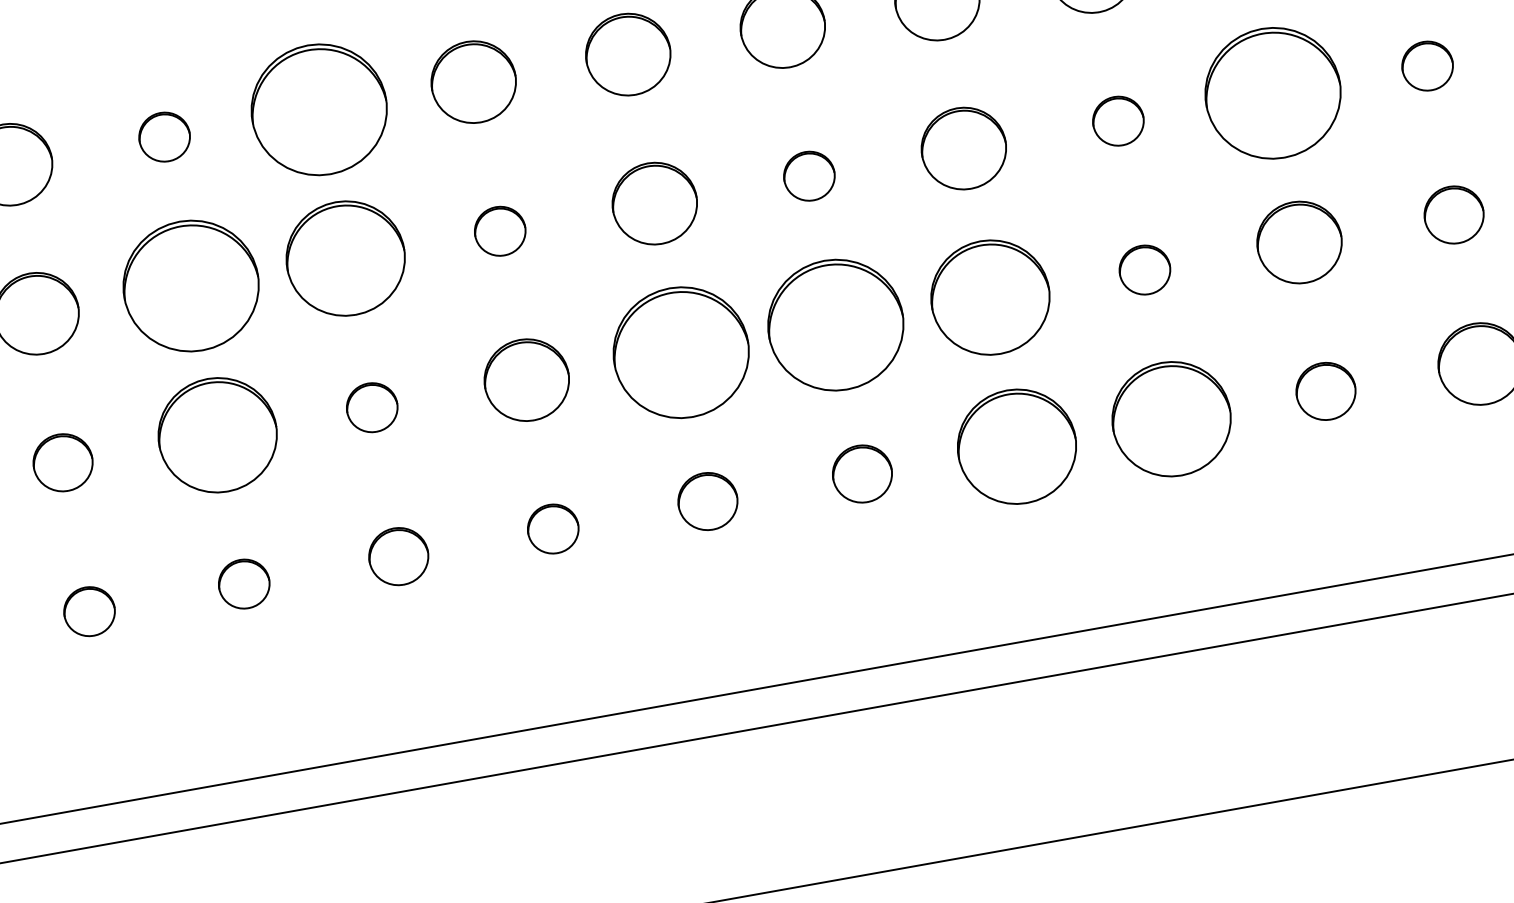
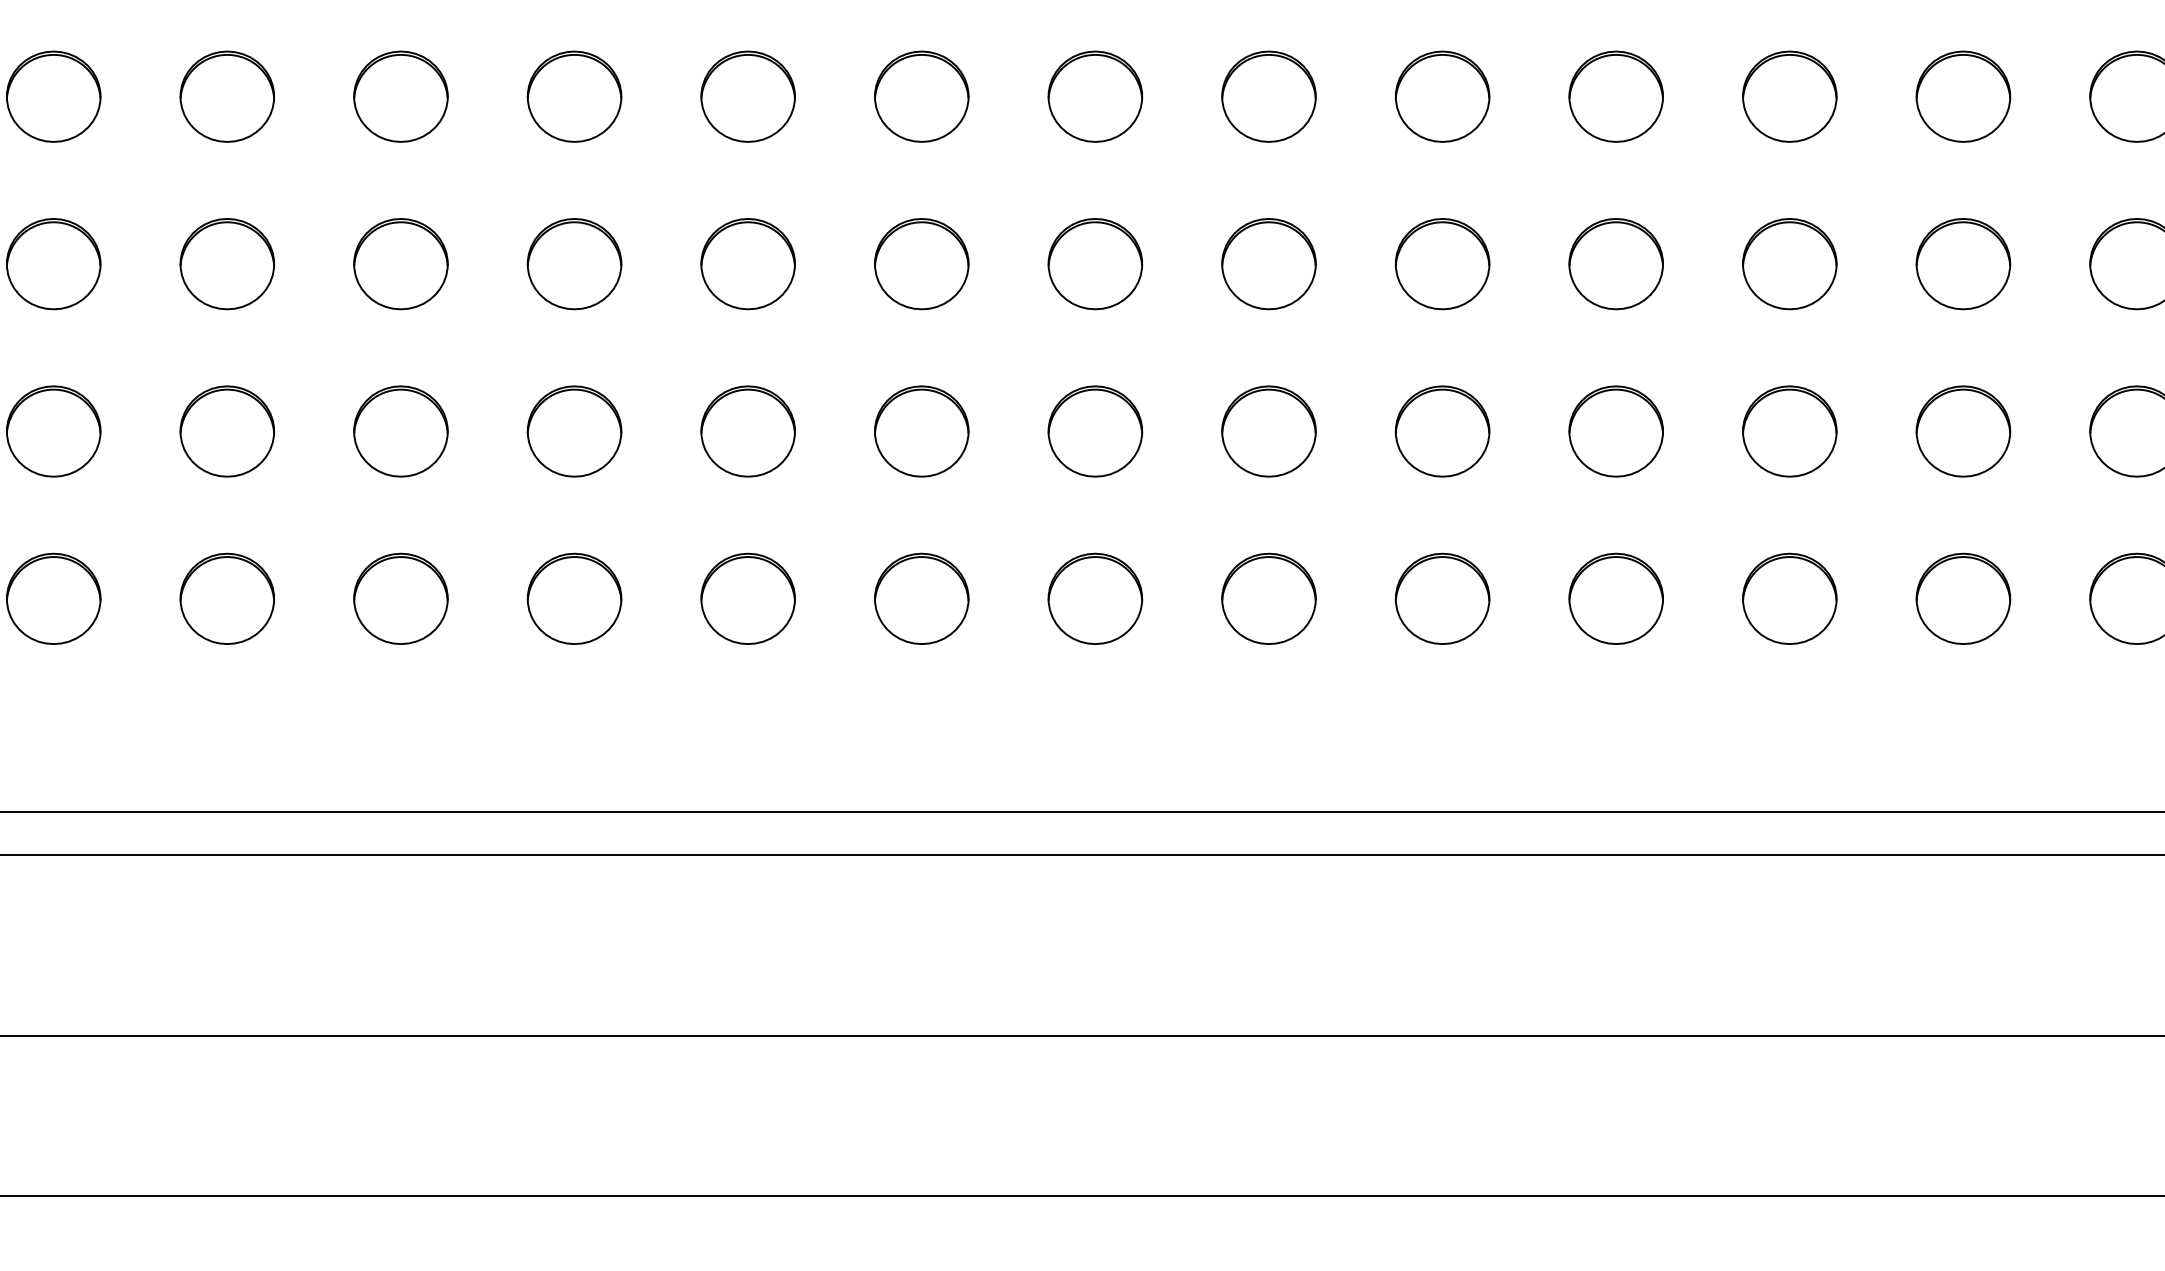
part: (1427, 66) -> (1789, 264), size x1.67
part: (1272, 93) -> (1615, 264), size x0.62
part: (319, 109) -> (574, 96), size x0.62
part: (1118, 121) -> (1442, 264), size x1.67
part: (164, 137) -> (400, 96), size x1.67
part: (809, 176) -> (1095, 264), size x1.67
part: (1453, 215) -> (1789, 431), size x1.43
part: (499, 231) -> (747, 264), size x1.67
part: (345, 259) -> (574, 264), size x0.71
part: (1144, 270) -> (1442, 431), size x1.67
part: (190, 286) -> (400, 264), size x0.62
part: (989, 297) -> (1268, 431), size x0.71
part: (835, 325) -> (1095, 431), size x0.62
part: (681, 352) -> (921, 431), size x0.62
part: (1325, 391) -> (1615, 598), size x1.43
part: (372, 407) -> (574, 431), size x1.67
part: (1171, 418) -> (1442, 598), size x0.71
part: (217, 435) -> (400, 431), size x0.71
part: (1016, 446) -> (1268, 598), size x0.71
part: (62, 462) -> (226, 431), size x1.43
part: (862, 473) -> (1095, 598), size x1.43
part: (707, 501) -> (921, 598), size x1.43
part: (552, 528) -> (747, 598), size x1.67
part: (398, 556) -> (574, 598), size x1.43
part: (243, 583) -> (400, 598), size x1.67
part: (88, 611) -> (226, 598), size x1.67

